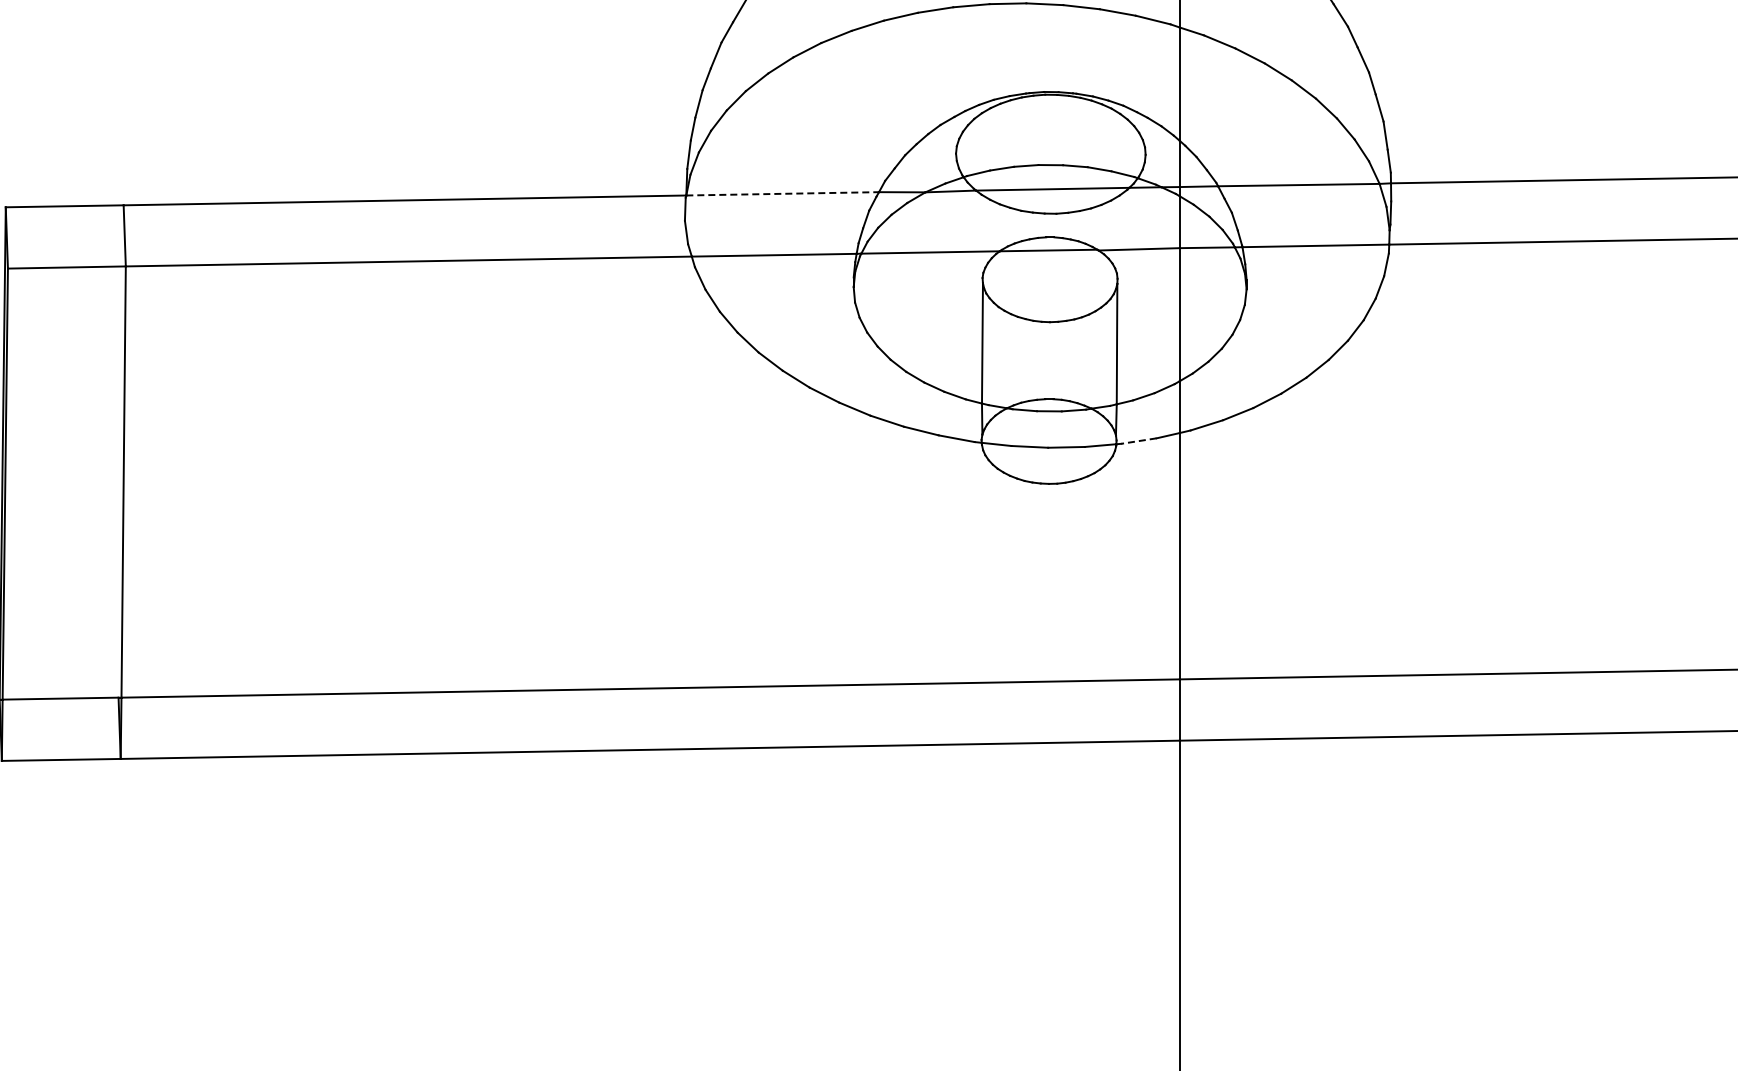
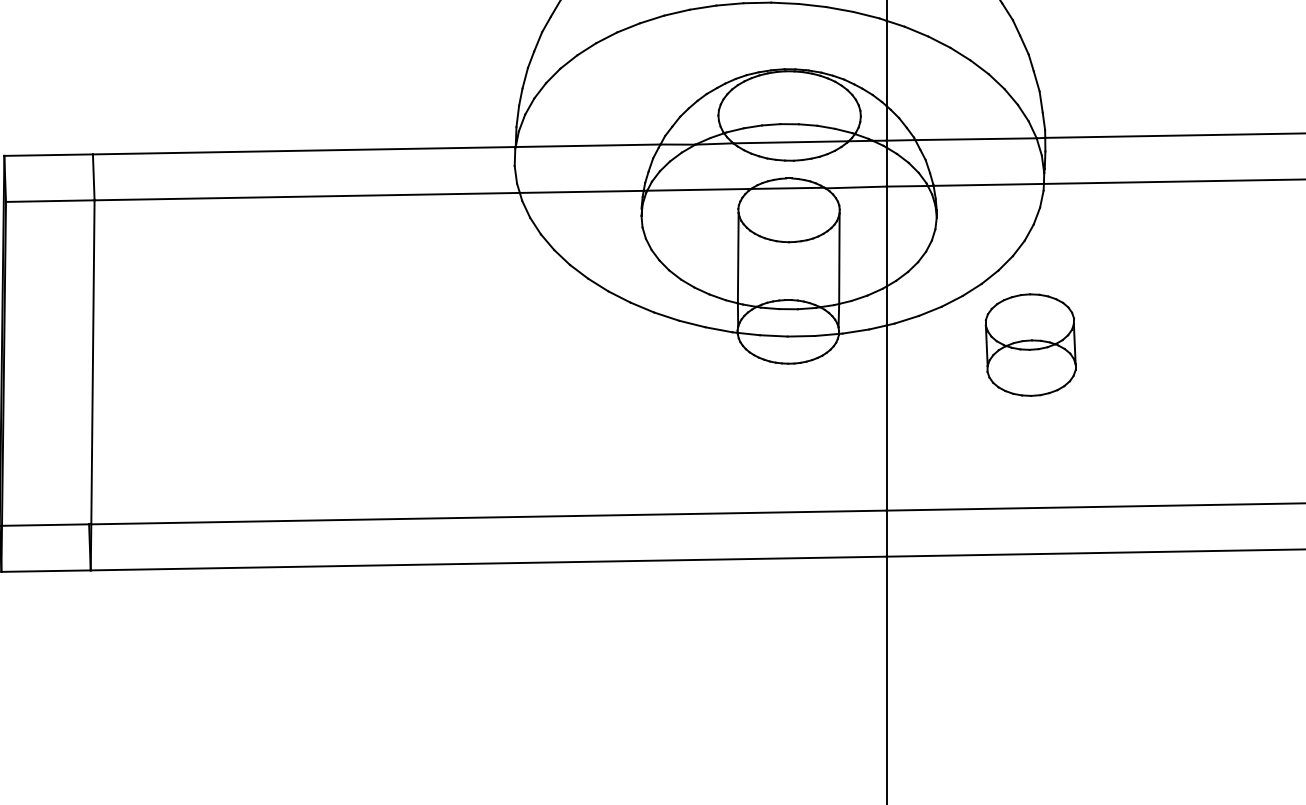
line: (783, 193) -> (588, 145), dashed -> solid
line: (1138, 441) -> (855, 331), dashed -> solid
part: (1371, 458) -> (1030, 344), added

